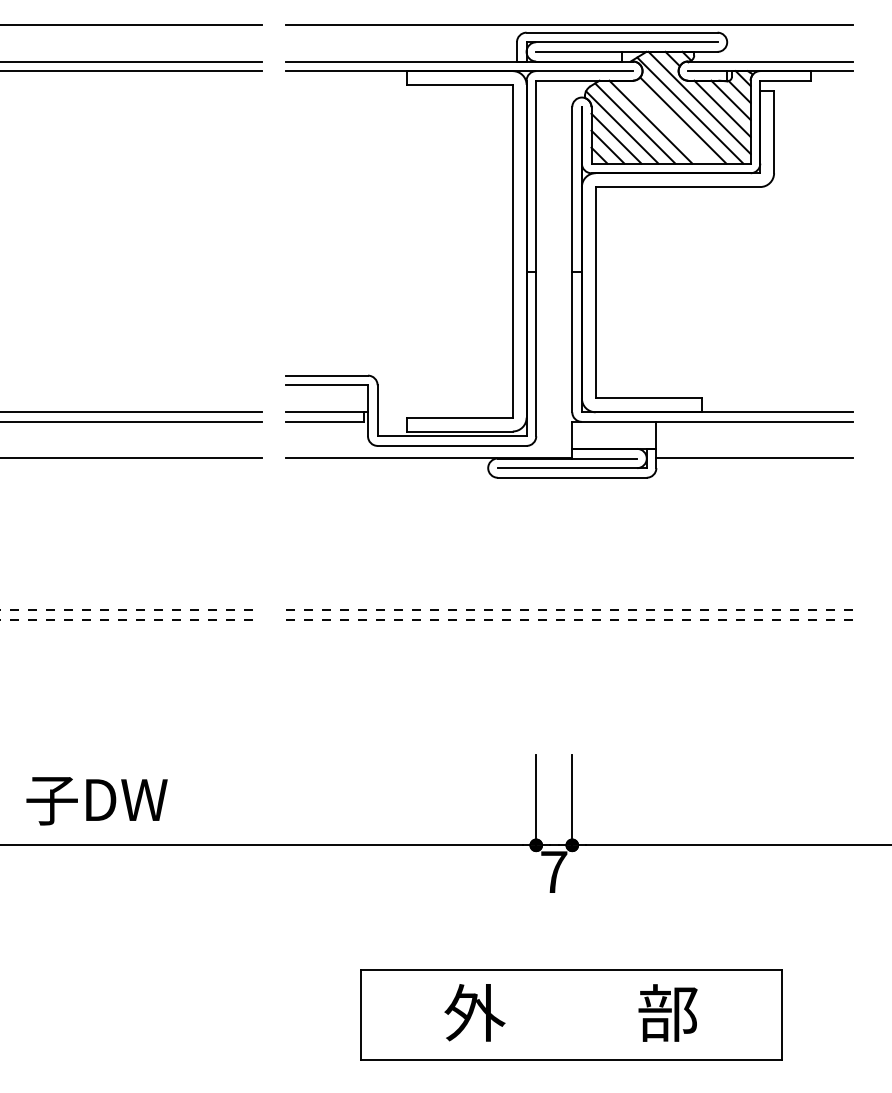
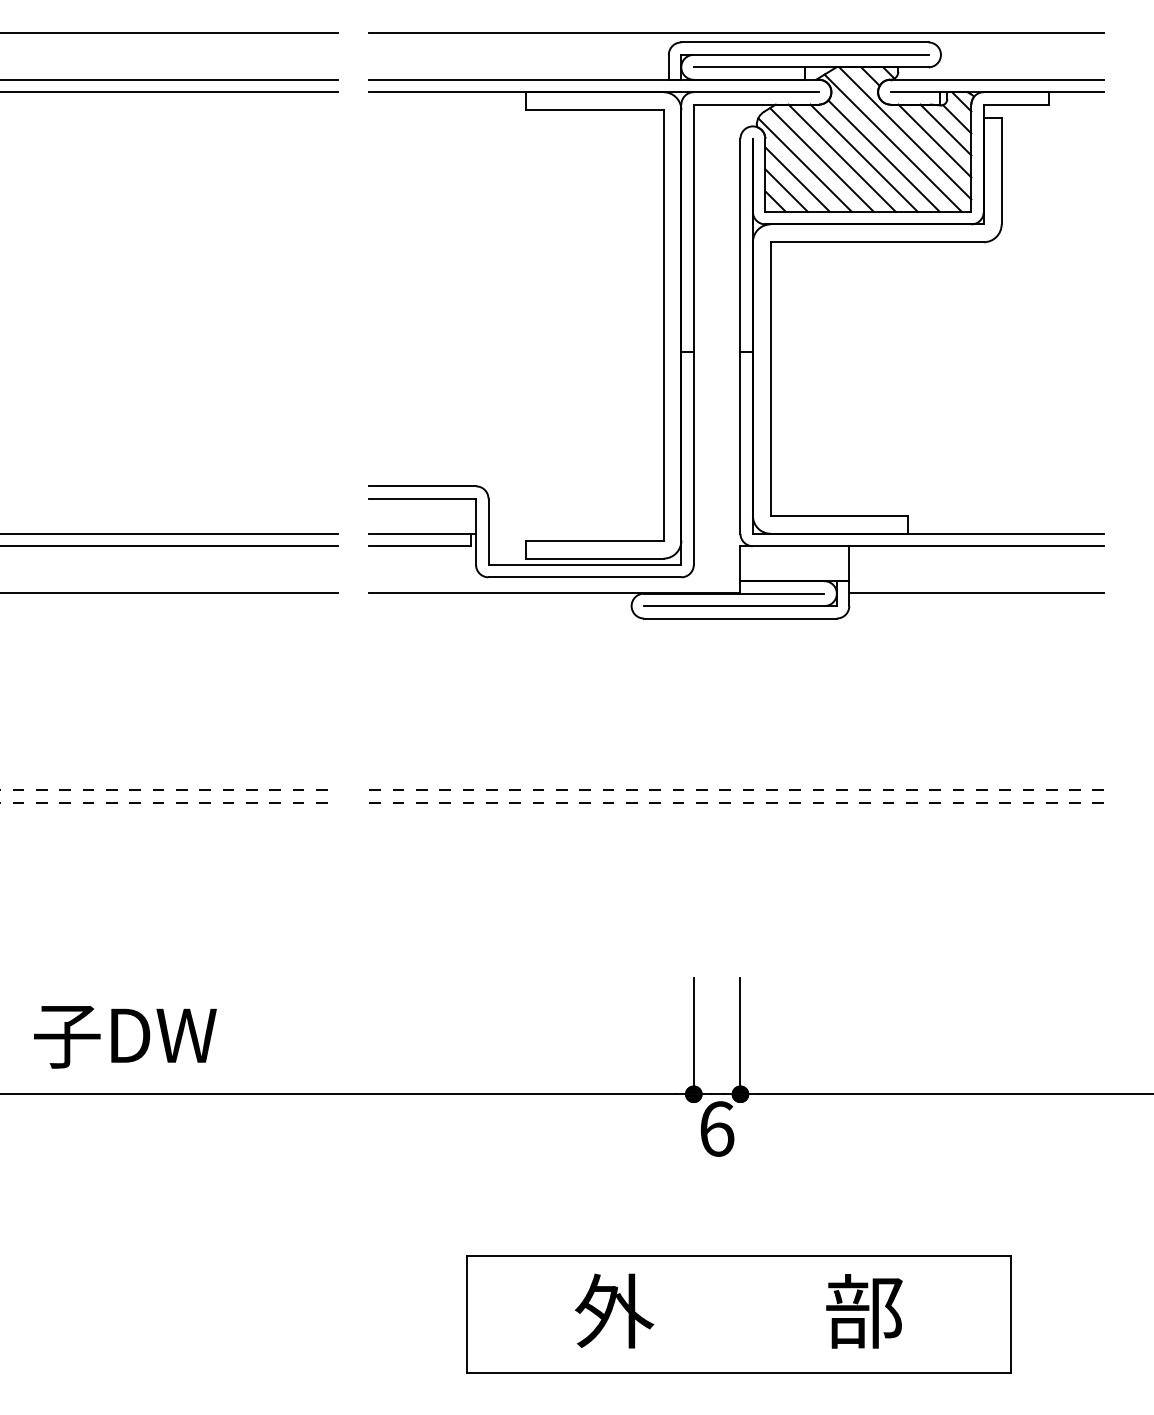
line: (667, 121) -> (863, 157), added
text: (554, 871) -> (717, 1128), 7 -> 6

